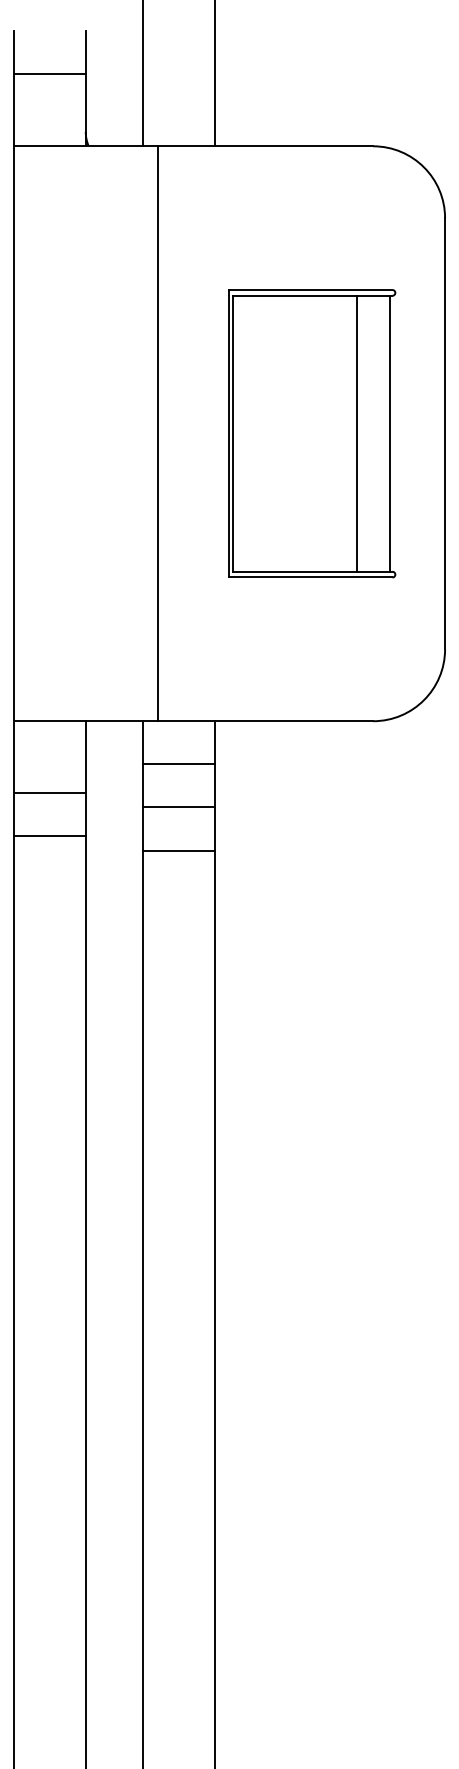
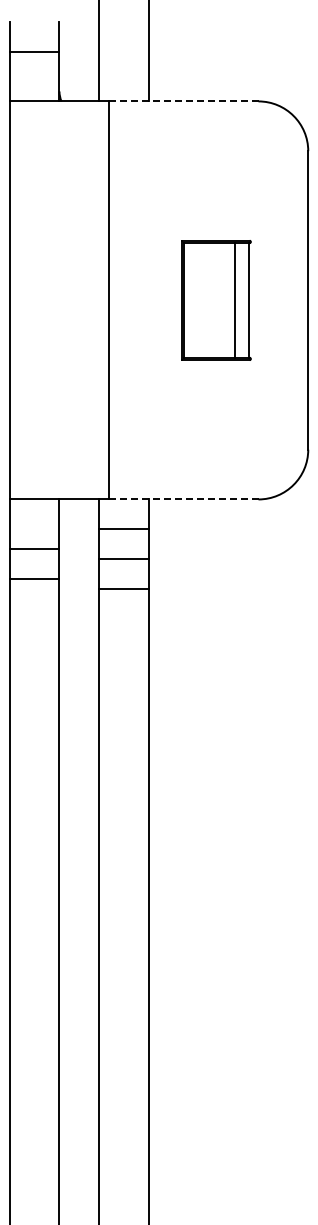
line: (264, 146) -> (183, 101), solid -> dashed
part: (312, 433) -> (216, 300), size x0.6
line: (264, 721) -> (183, 499), solid -> dashed

